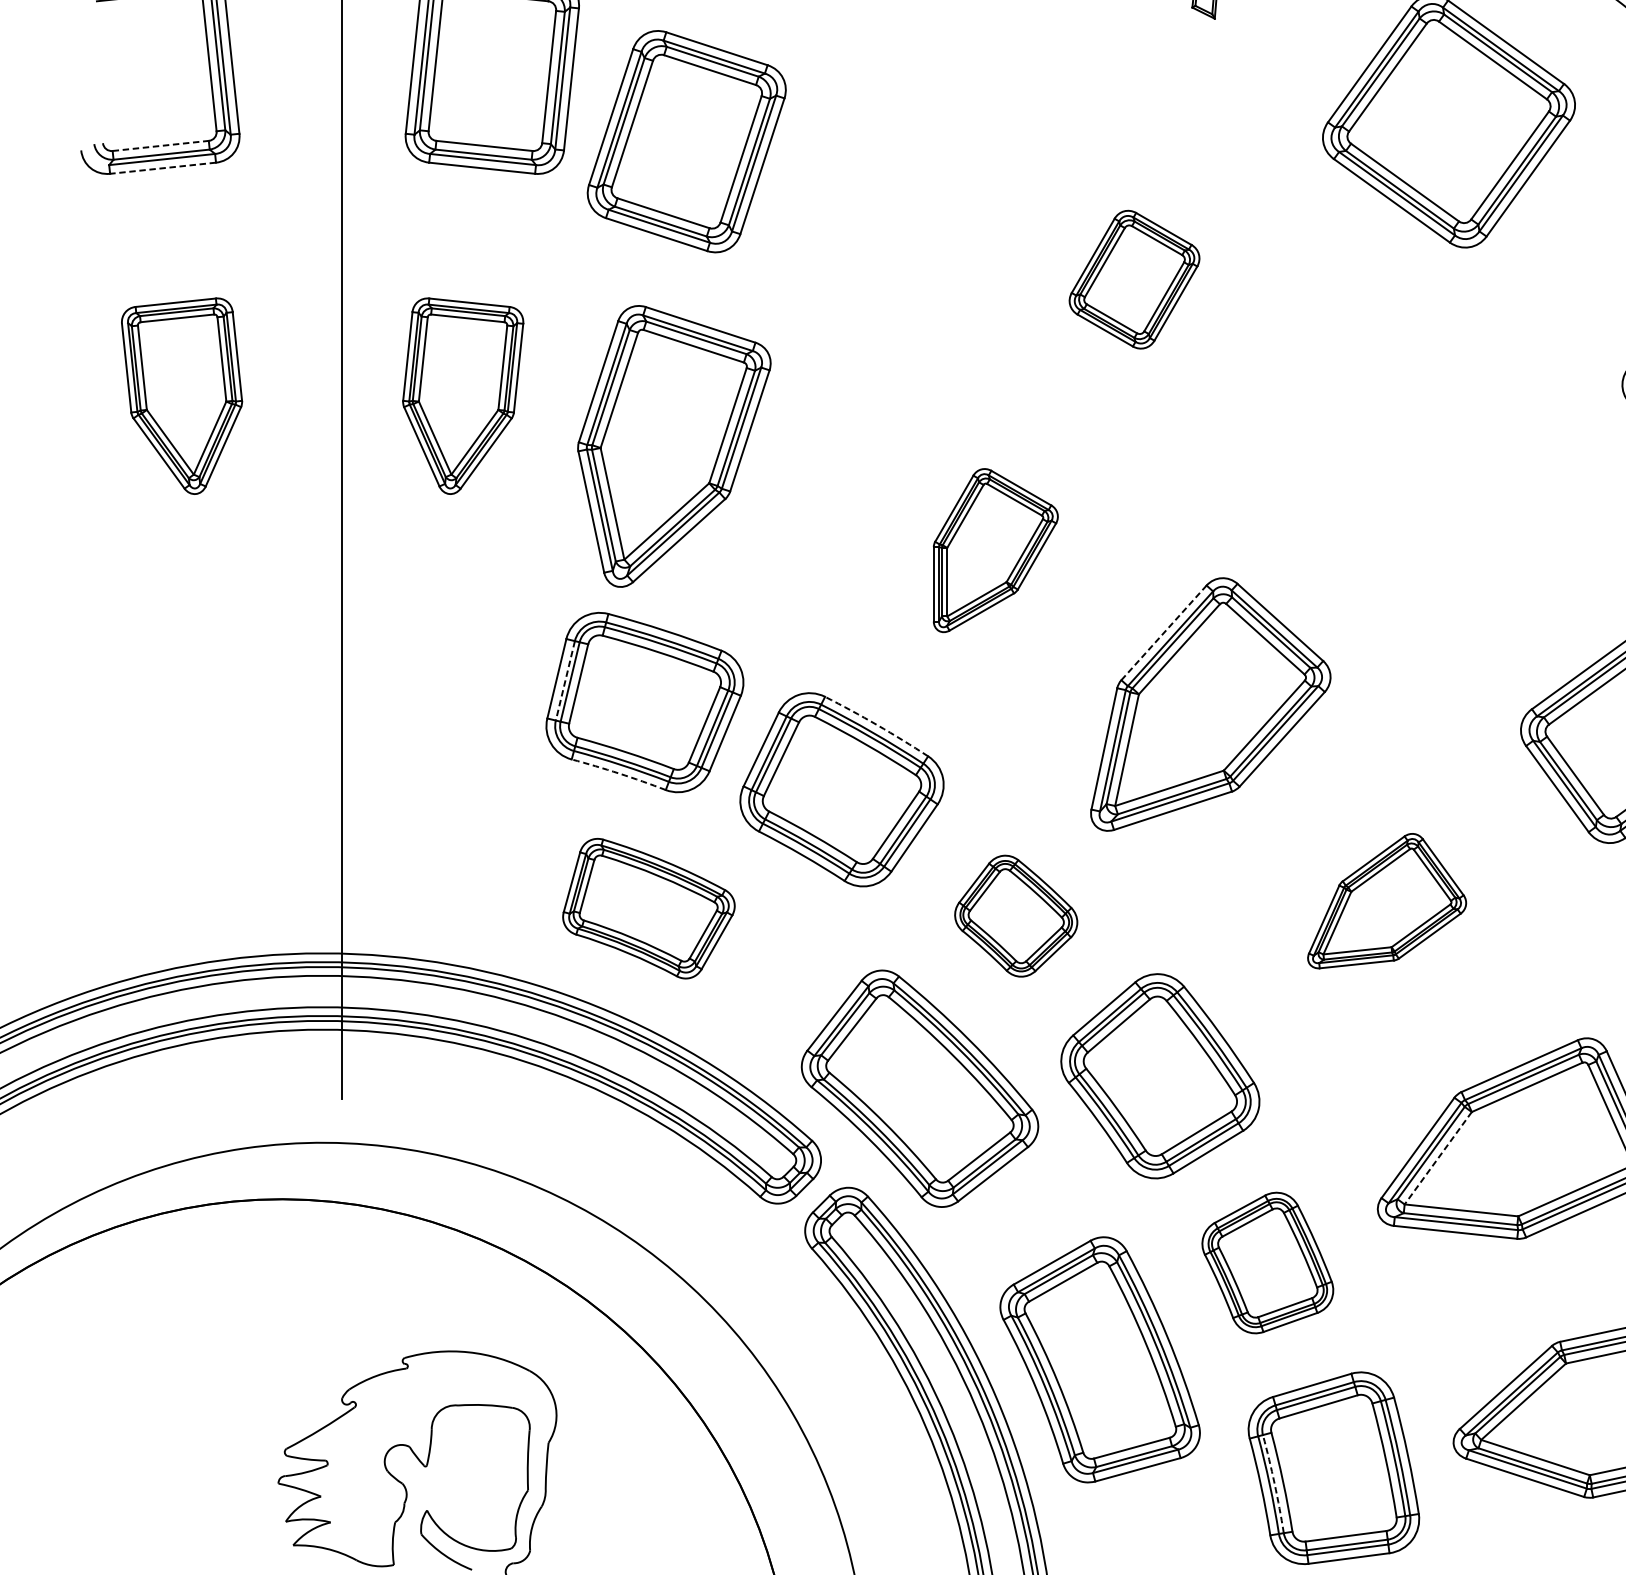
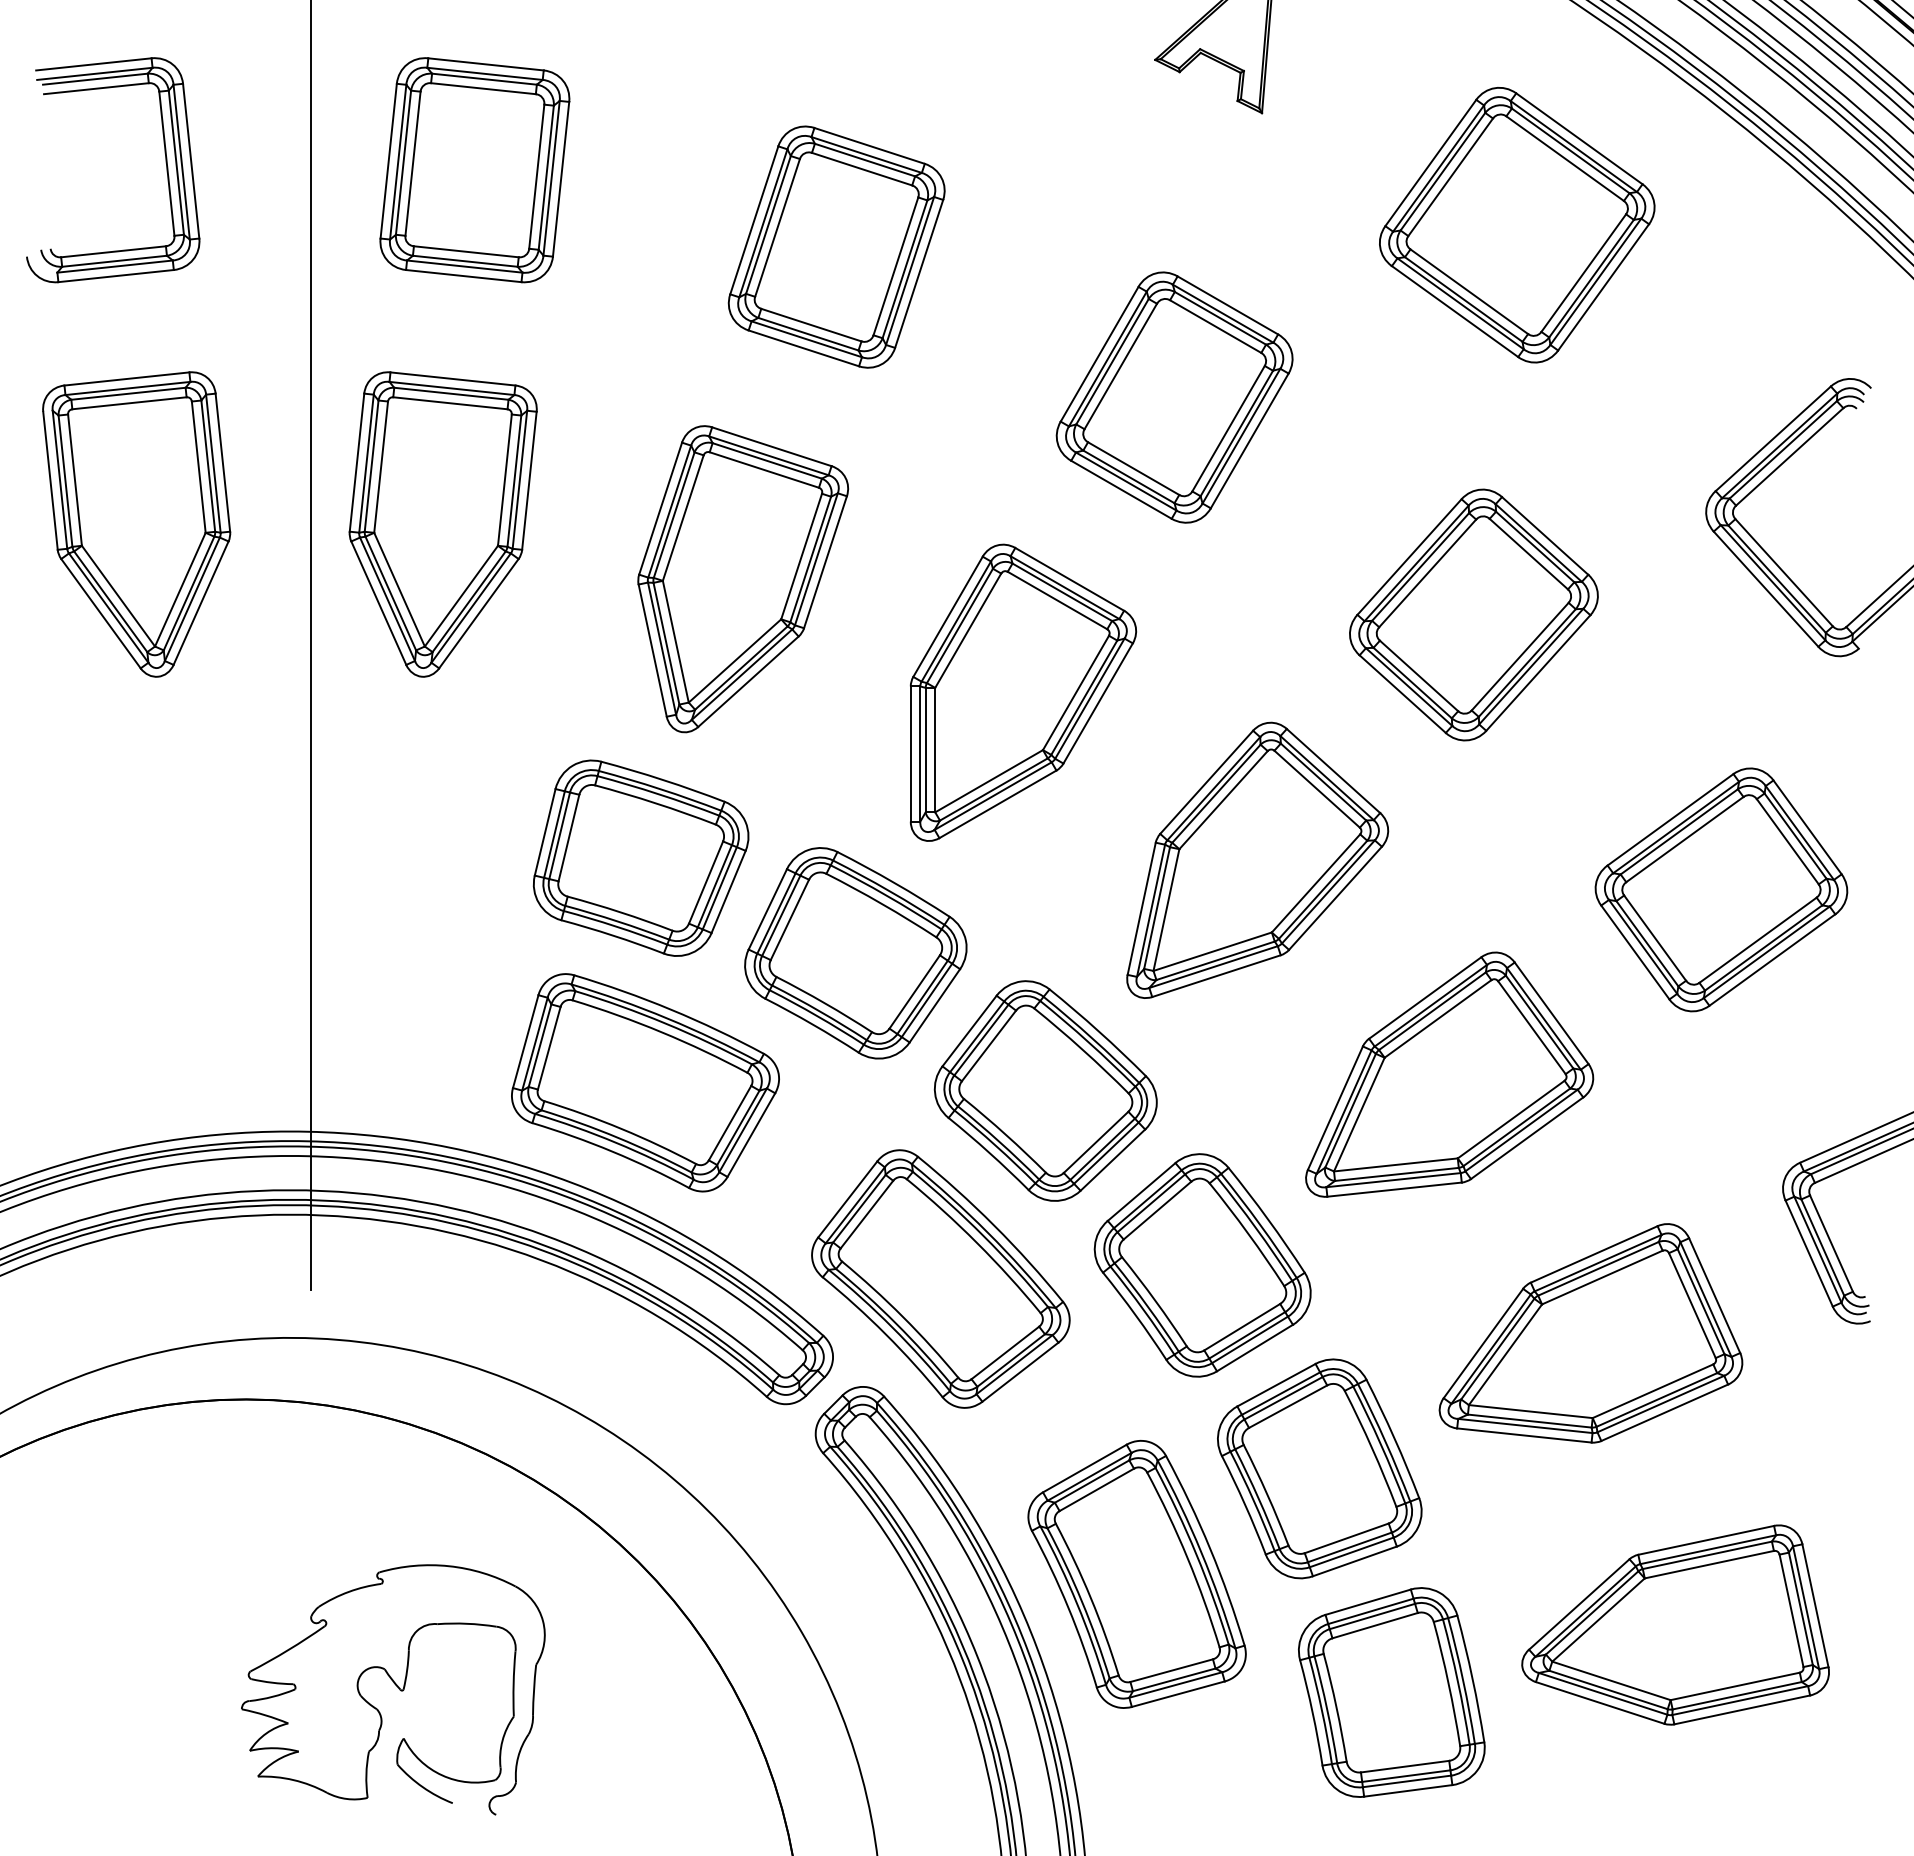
part: (686, 141) -> (836, 246), moved
line: (160, 145) -> (113, 251), dashed -> solid
line: (162, 168) -> (115, 276), dashed -> solid
part: (1134, 279) -> (1174, 397), size x1.67
part: (181, 396) -> (136, 524), size x1.43
part: (462, 396) -> (442, 524), size x1.43
part: (674, 446) -> (743, 579), moved
part: (1408, 478) -> (1473, 614), added
part: (995, 550) -> (1023, 692), size x1.67
line: (1164, 632) -> (1207, 781), dashed -> solid
line: (565, 680) -> (554, 834), dashed -> solid
arc: (877, 724) -> (894, 882), dashed -> solid
arc: (619, 773) -> (613, 935), dashed -> solid
part: (1386, 901) -> (1449, 1074), size x1.67
part: (648, 908) -> (645, 1082), size x1.43
part: (1016, 915) -> (1045, 1090), size x1.67
line: (1438, 1158) -> (1505, 1355), dashed -> solid
part: (1267, 1262) -> (1319, 1468), size x1.43
arc: (1274, 1483) -> (1327, 1709), dashed -> solid

